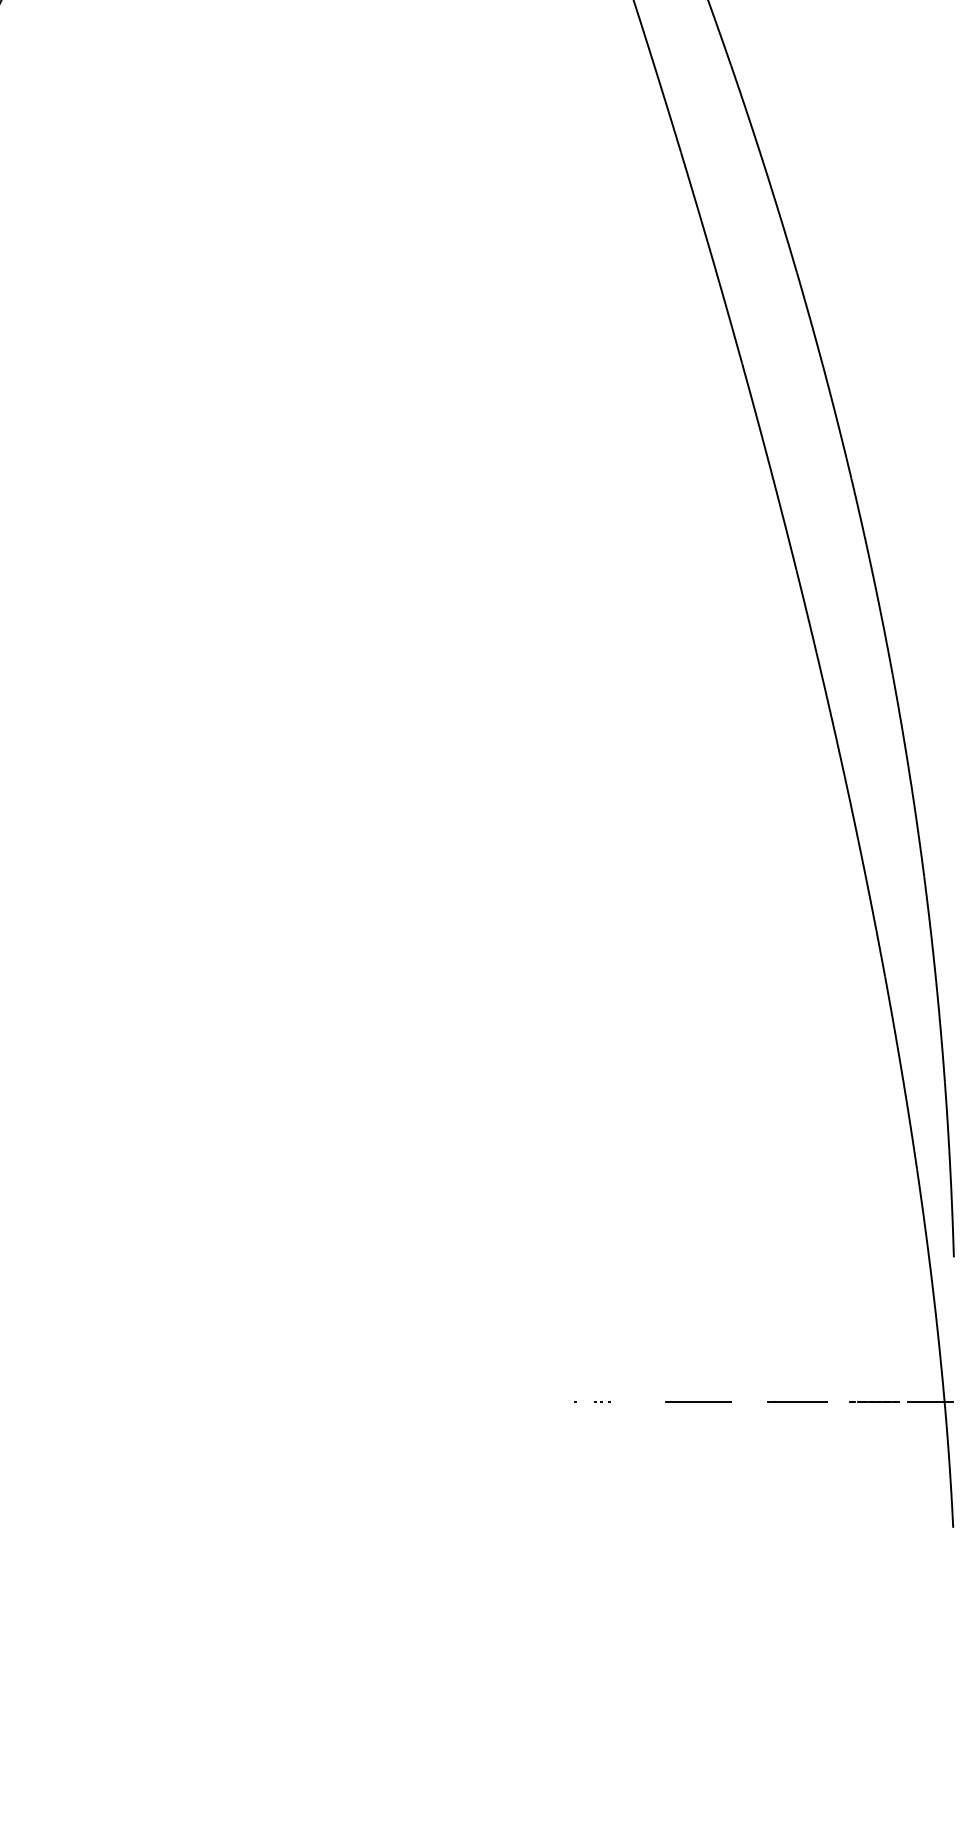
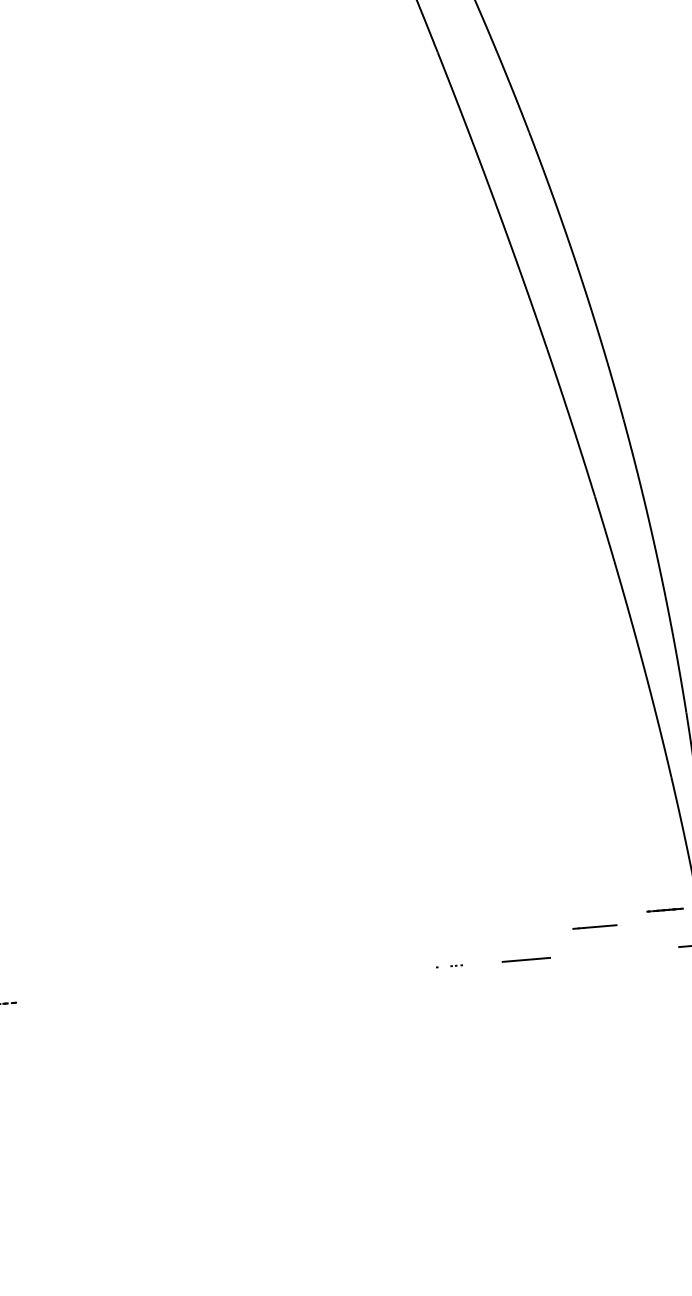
line: (797, 1401) -> (594, 926), moved
line: (874, 1401) -> (665, 909), moved

